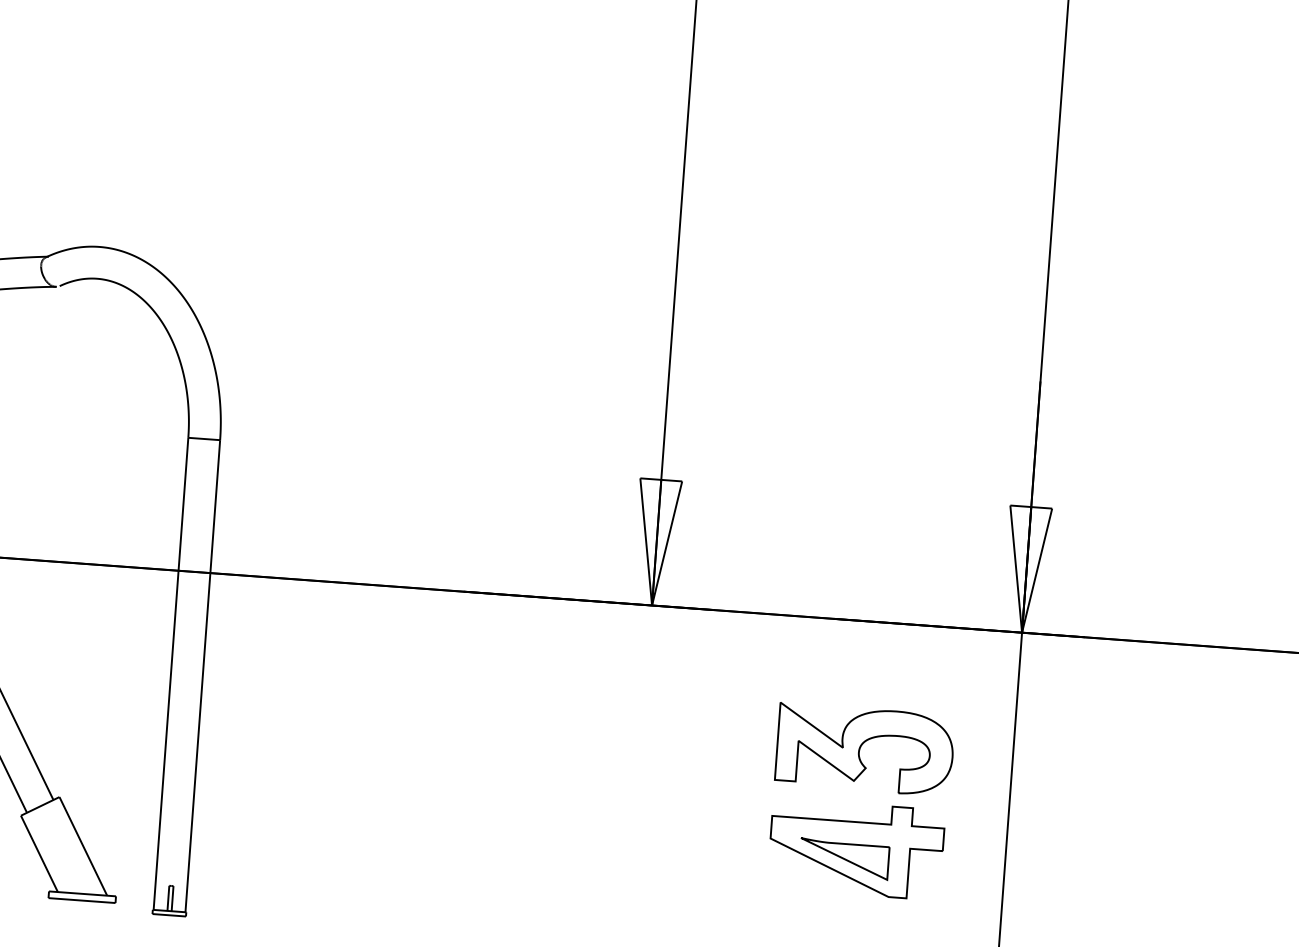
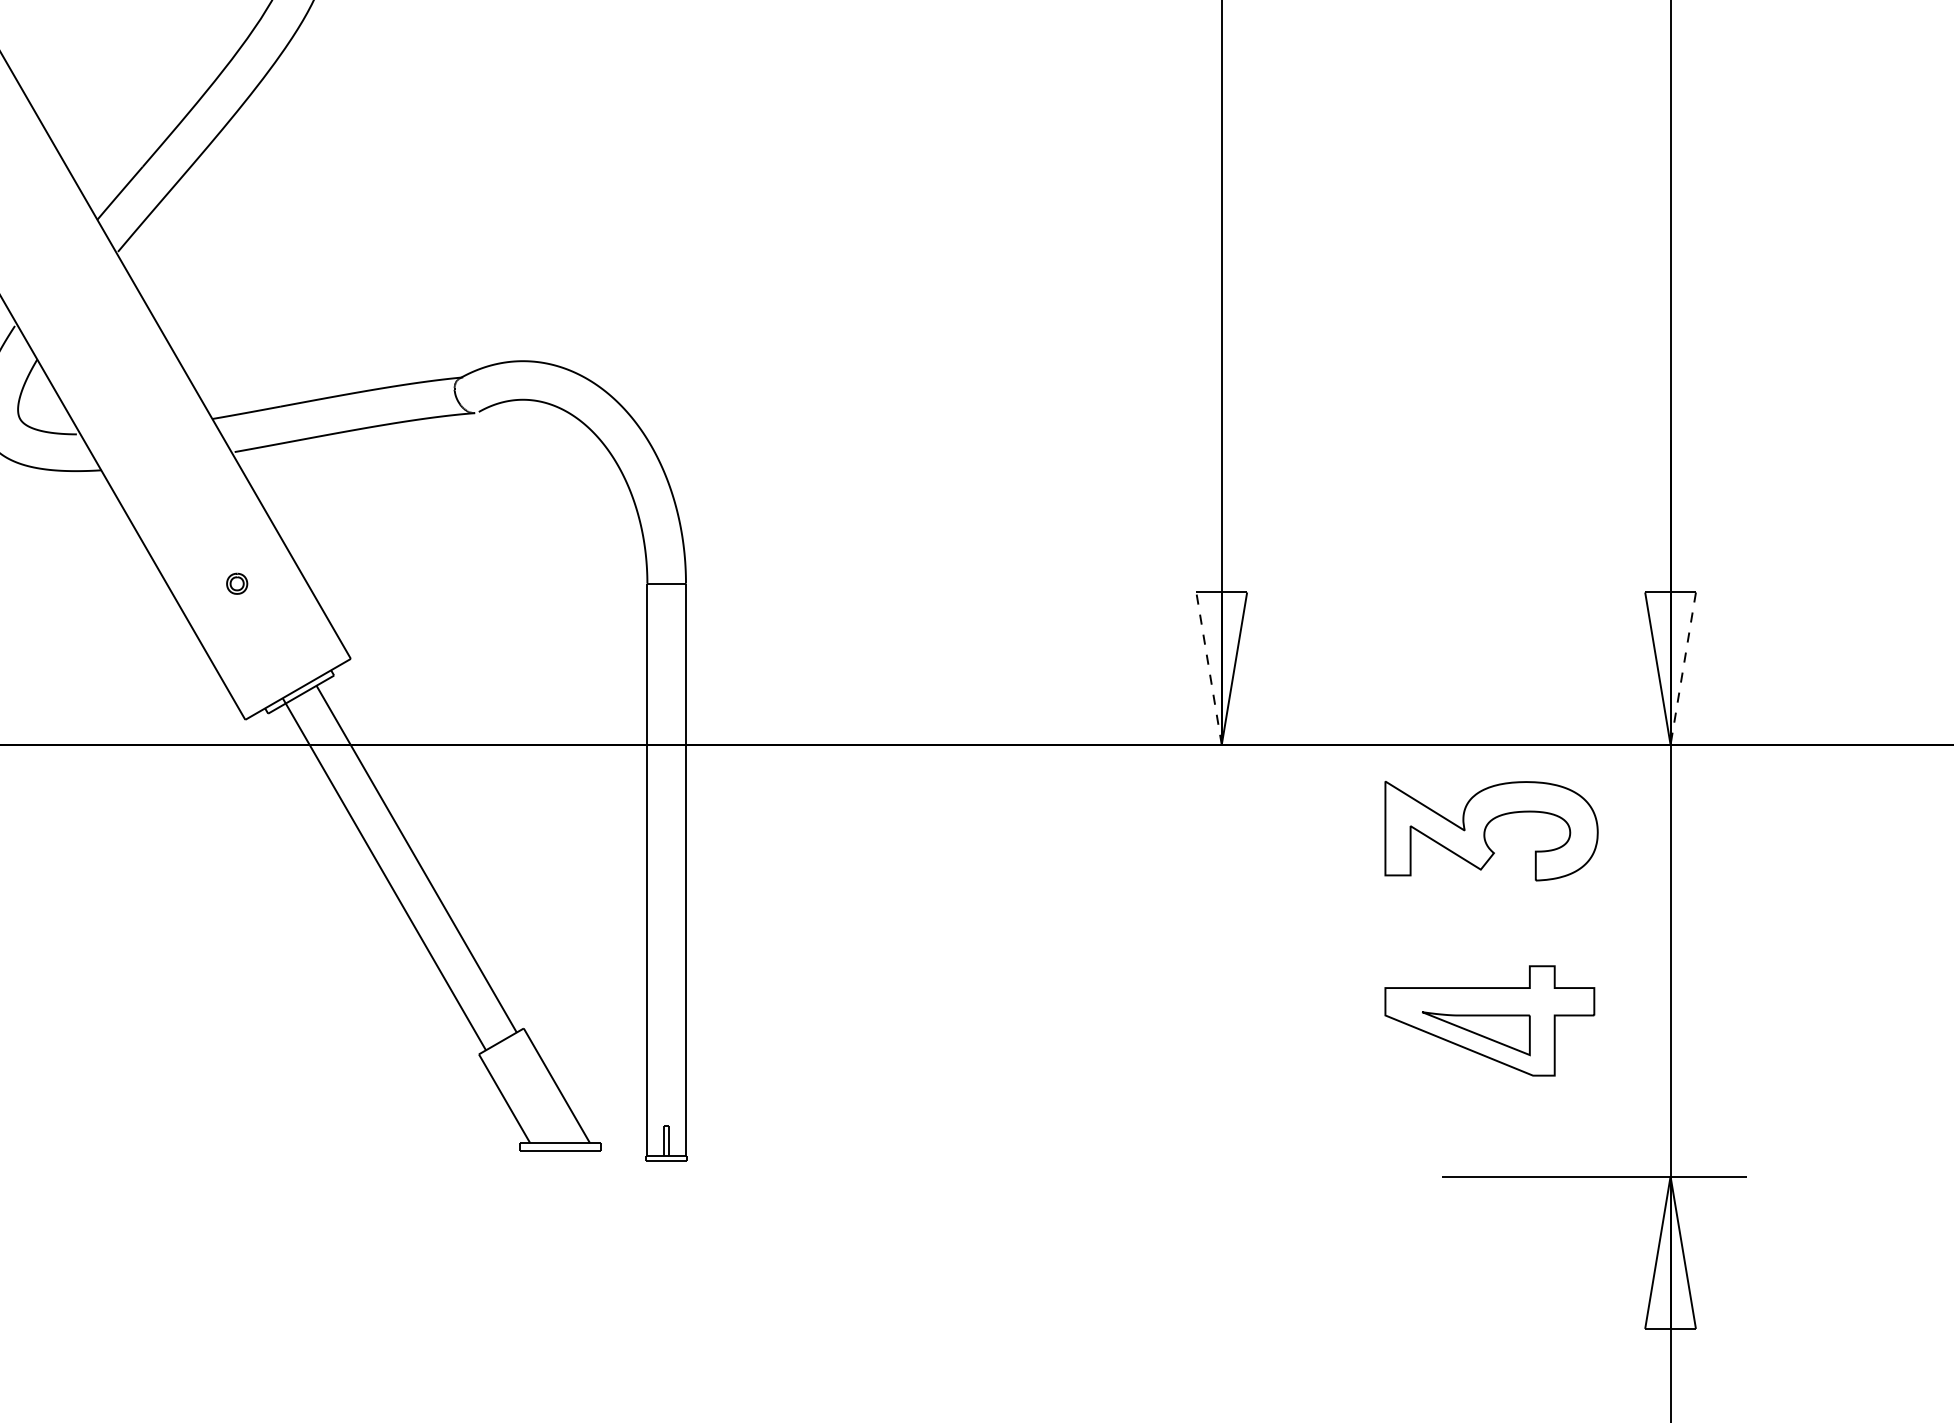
line: (645, 541) -> (1208, 668), solid -> dashed
line: (1037, 571) -> (1683, 669), solid -> dashed
part: (865, 750) -> (1491, 831), moved

